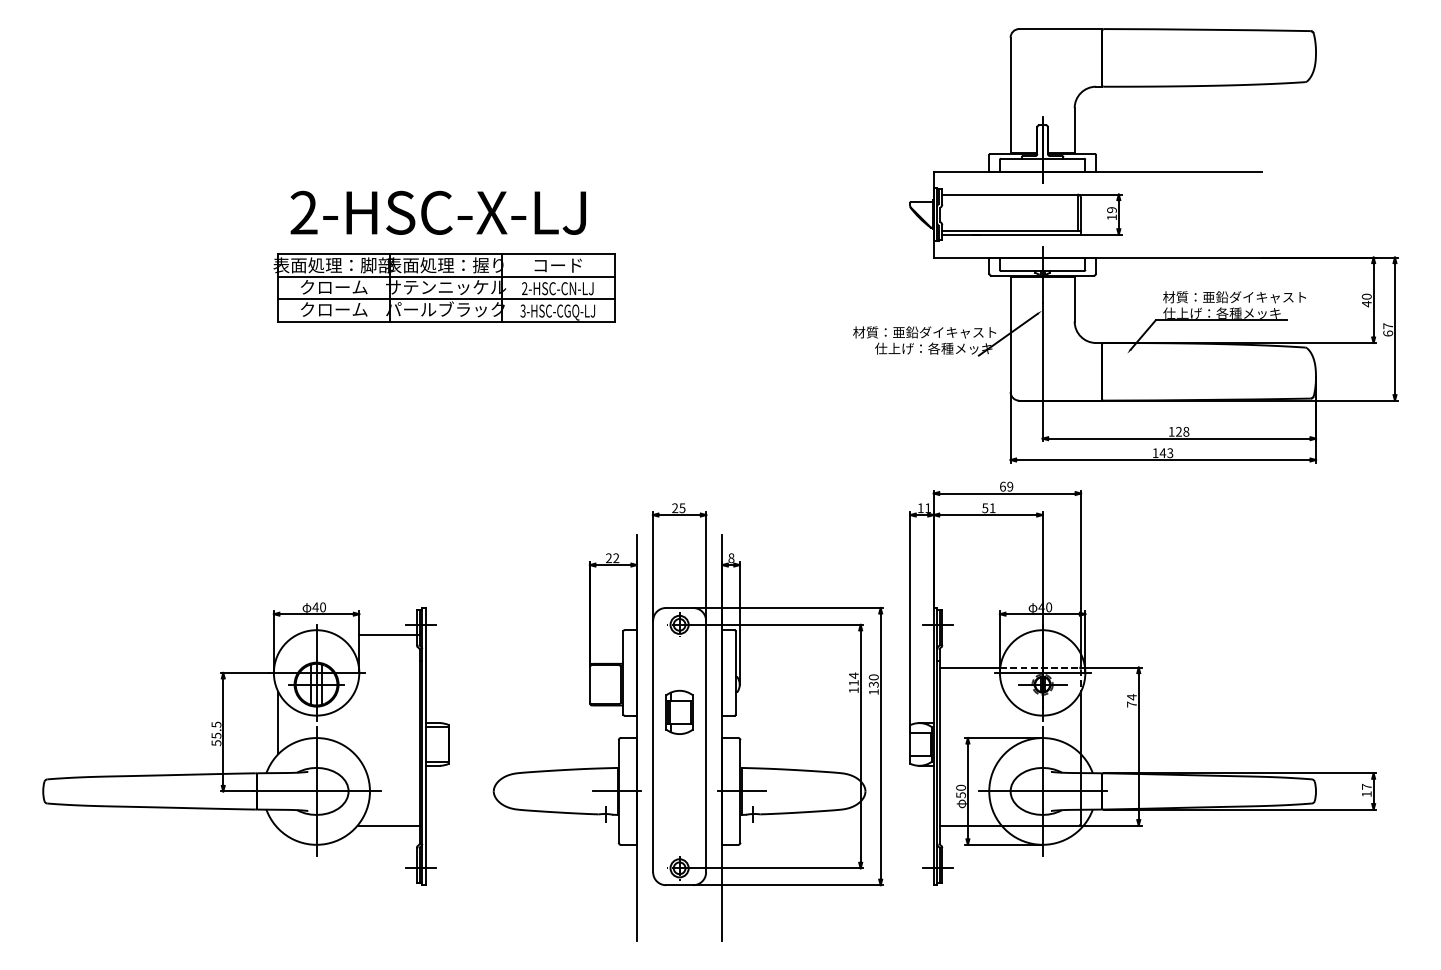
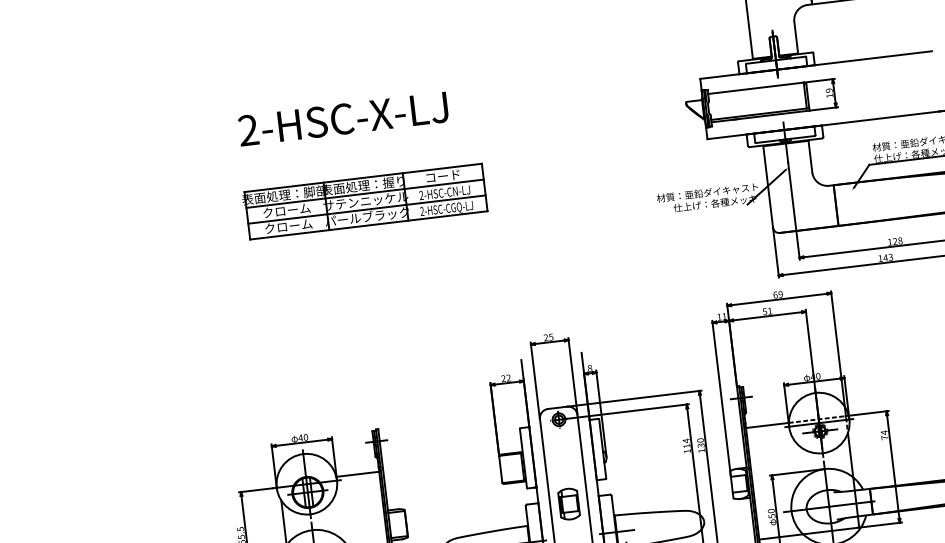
text: (437, 212) -> (342, 118), moved
text: (522, 311) -> (421, 211), 3-HSC-CGQ-LJ -> 2-HSC-CGQ-LJ
line: (388, 634) -> (357, 474), moved
part: (679, 711) -> (568, 503), moved

